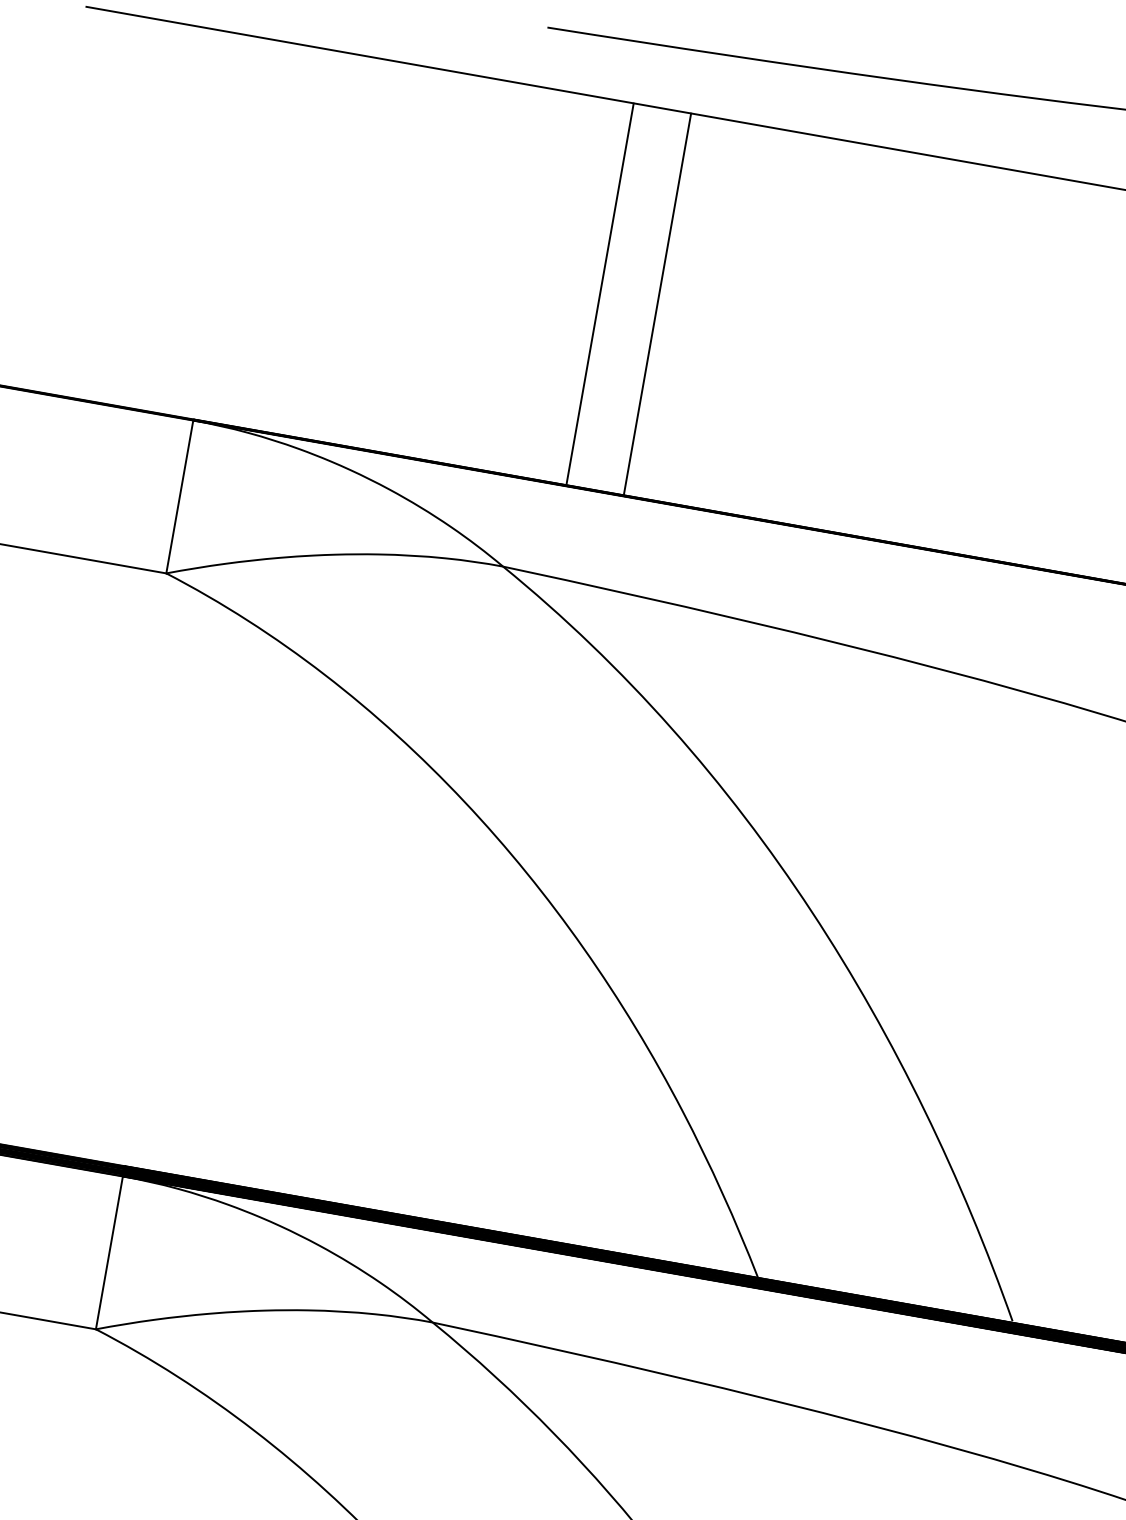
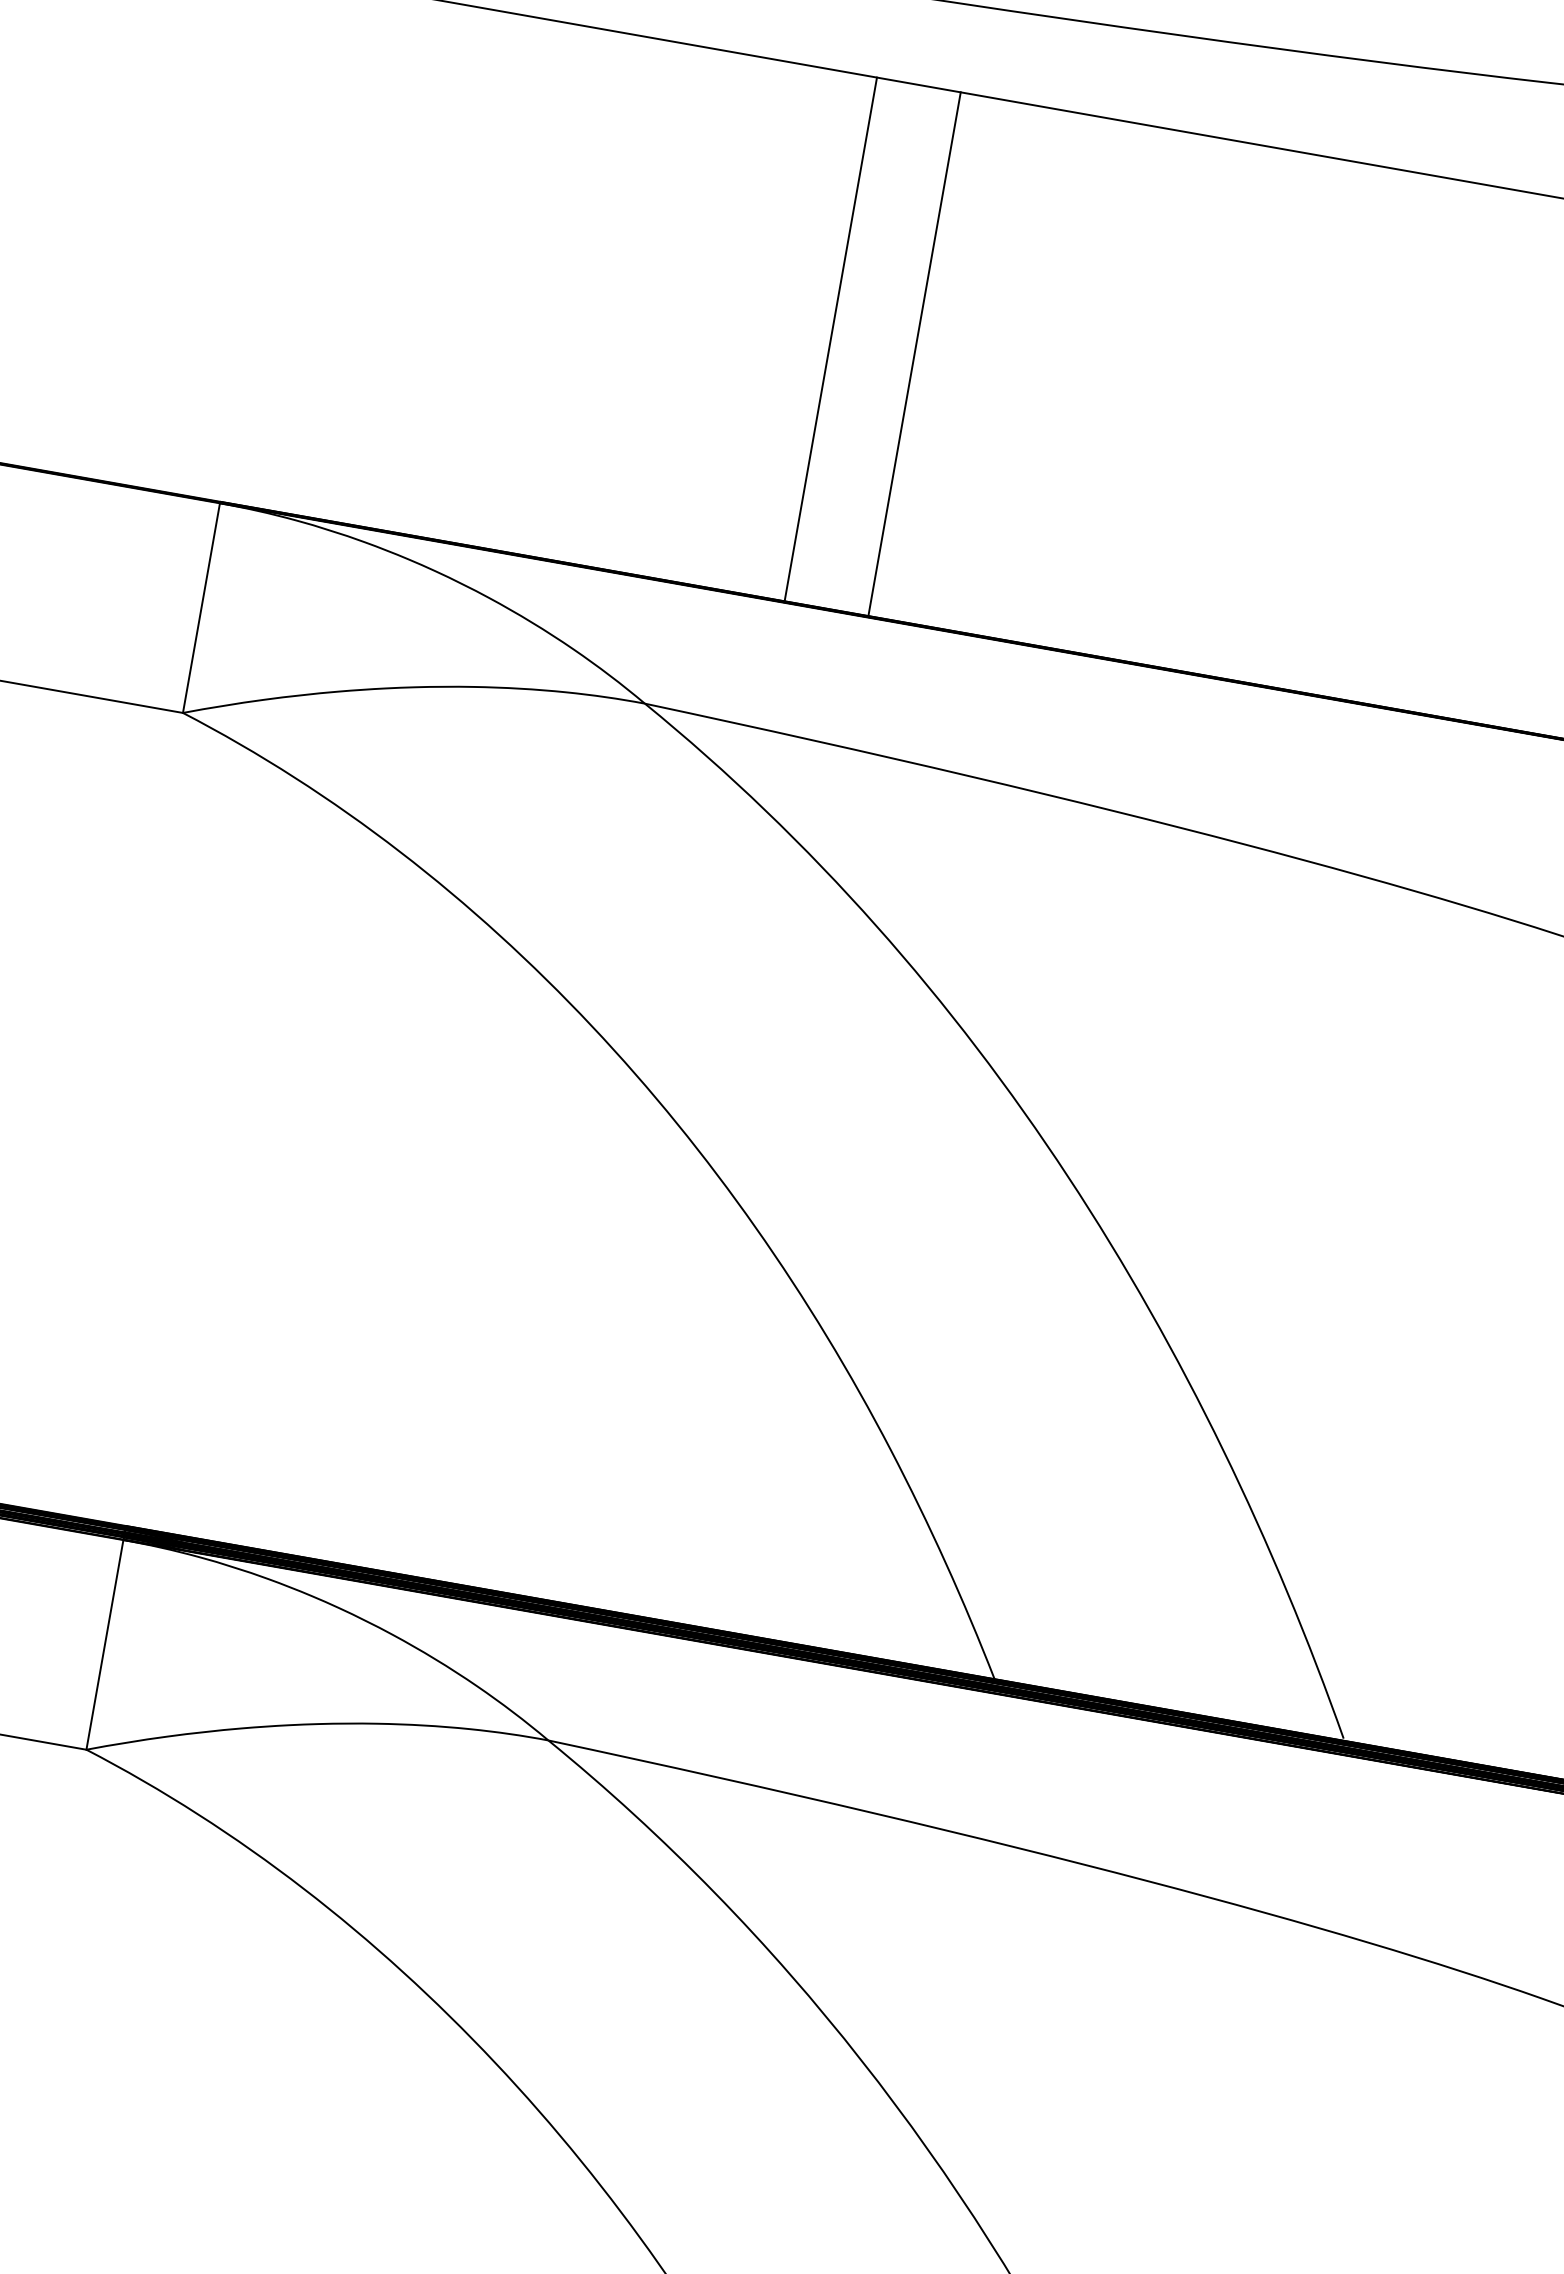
line: (599, 294) -> (830, 339), moved
line: (657, 304) -> (914, 354), moved

